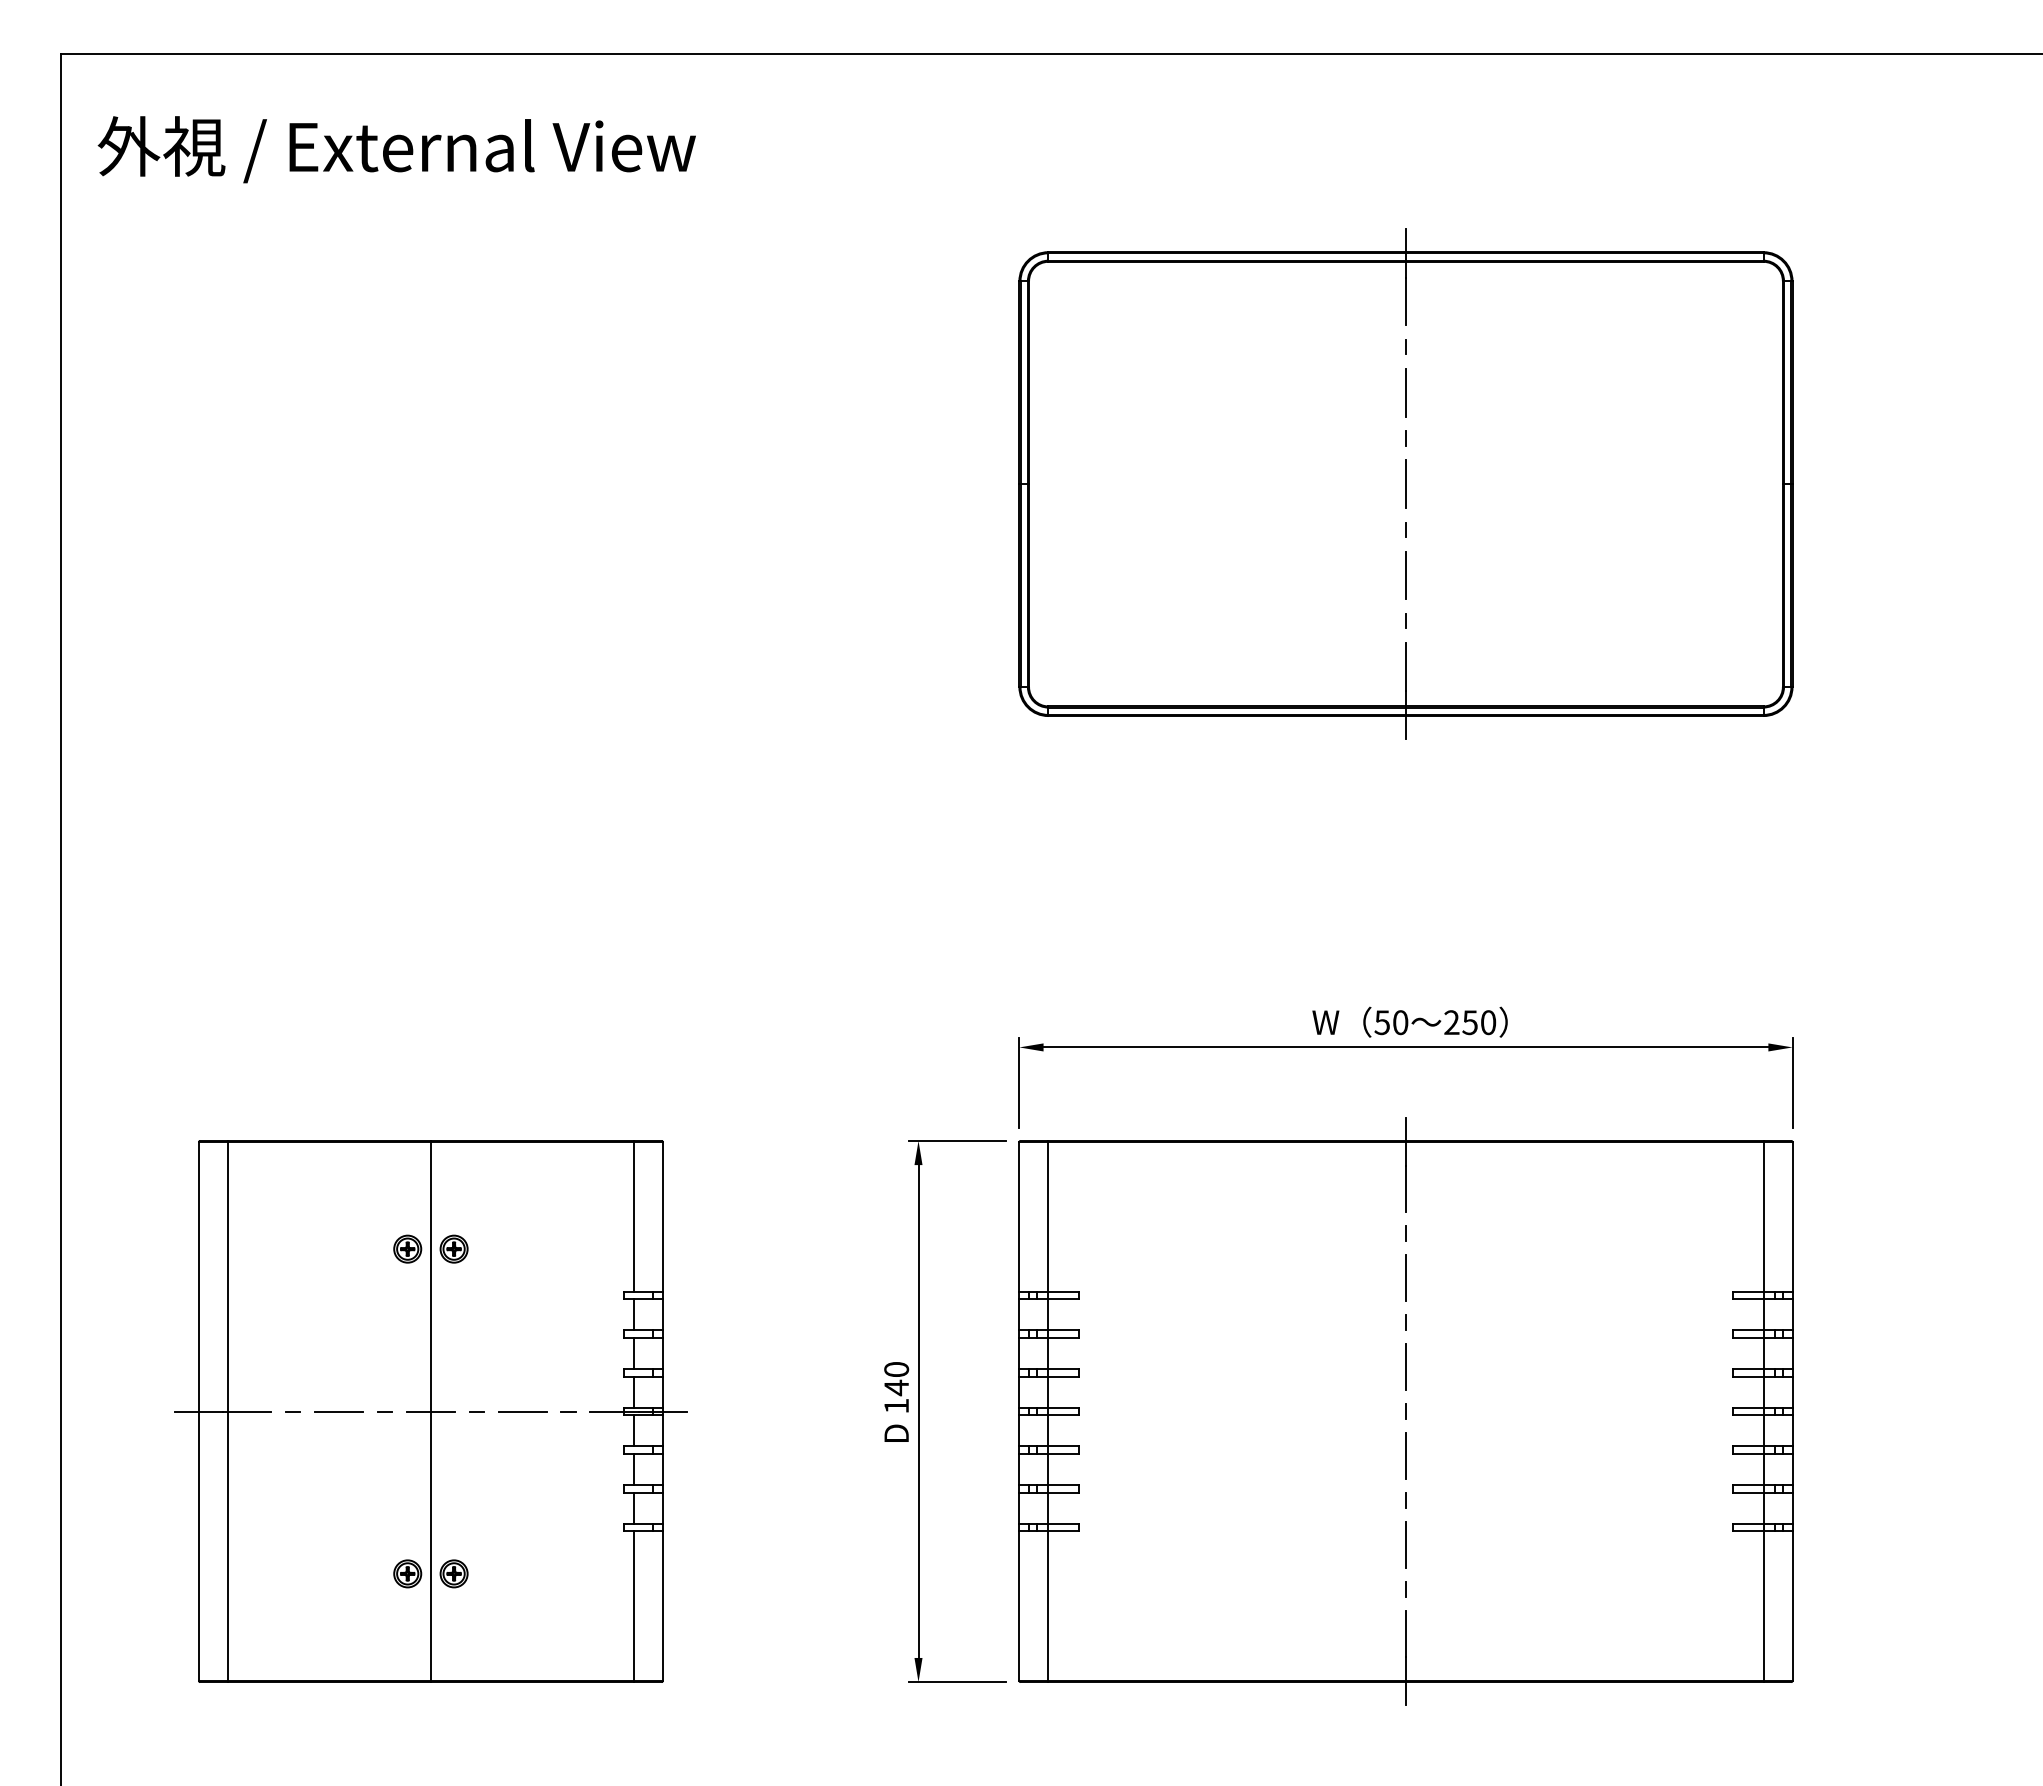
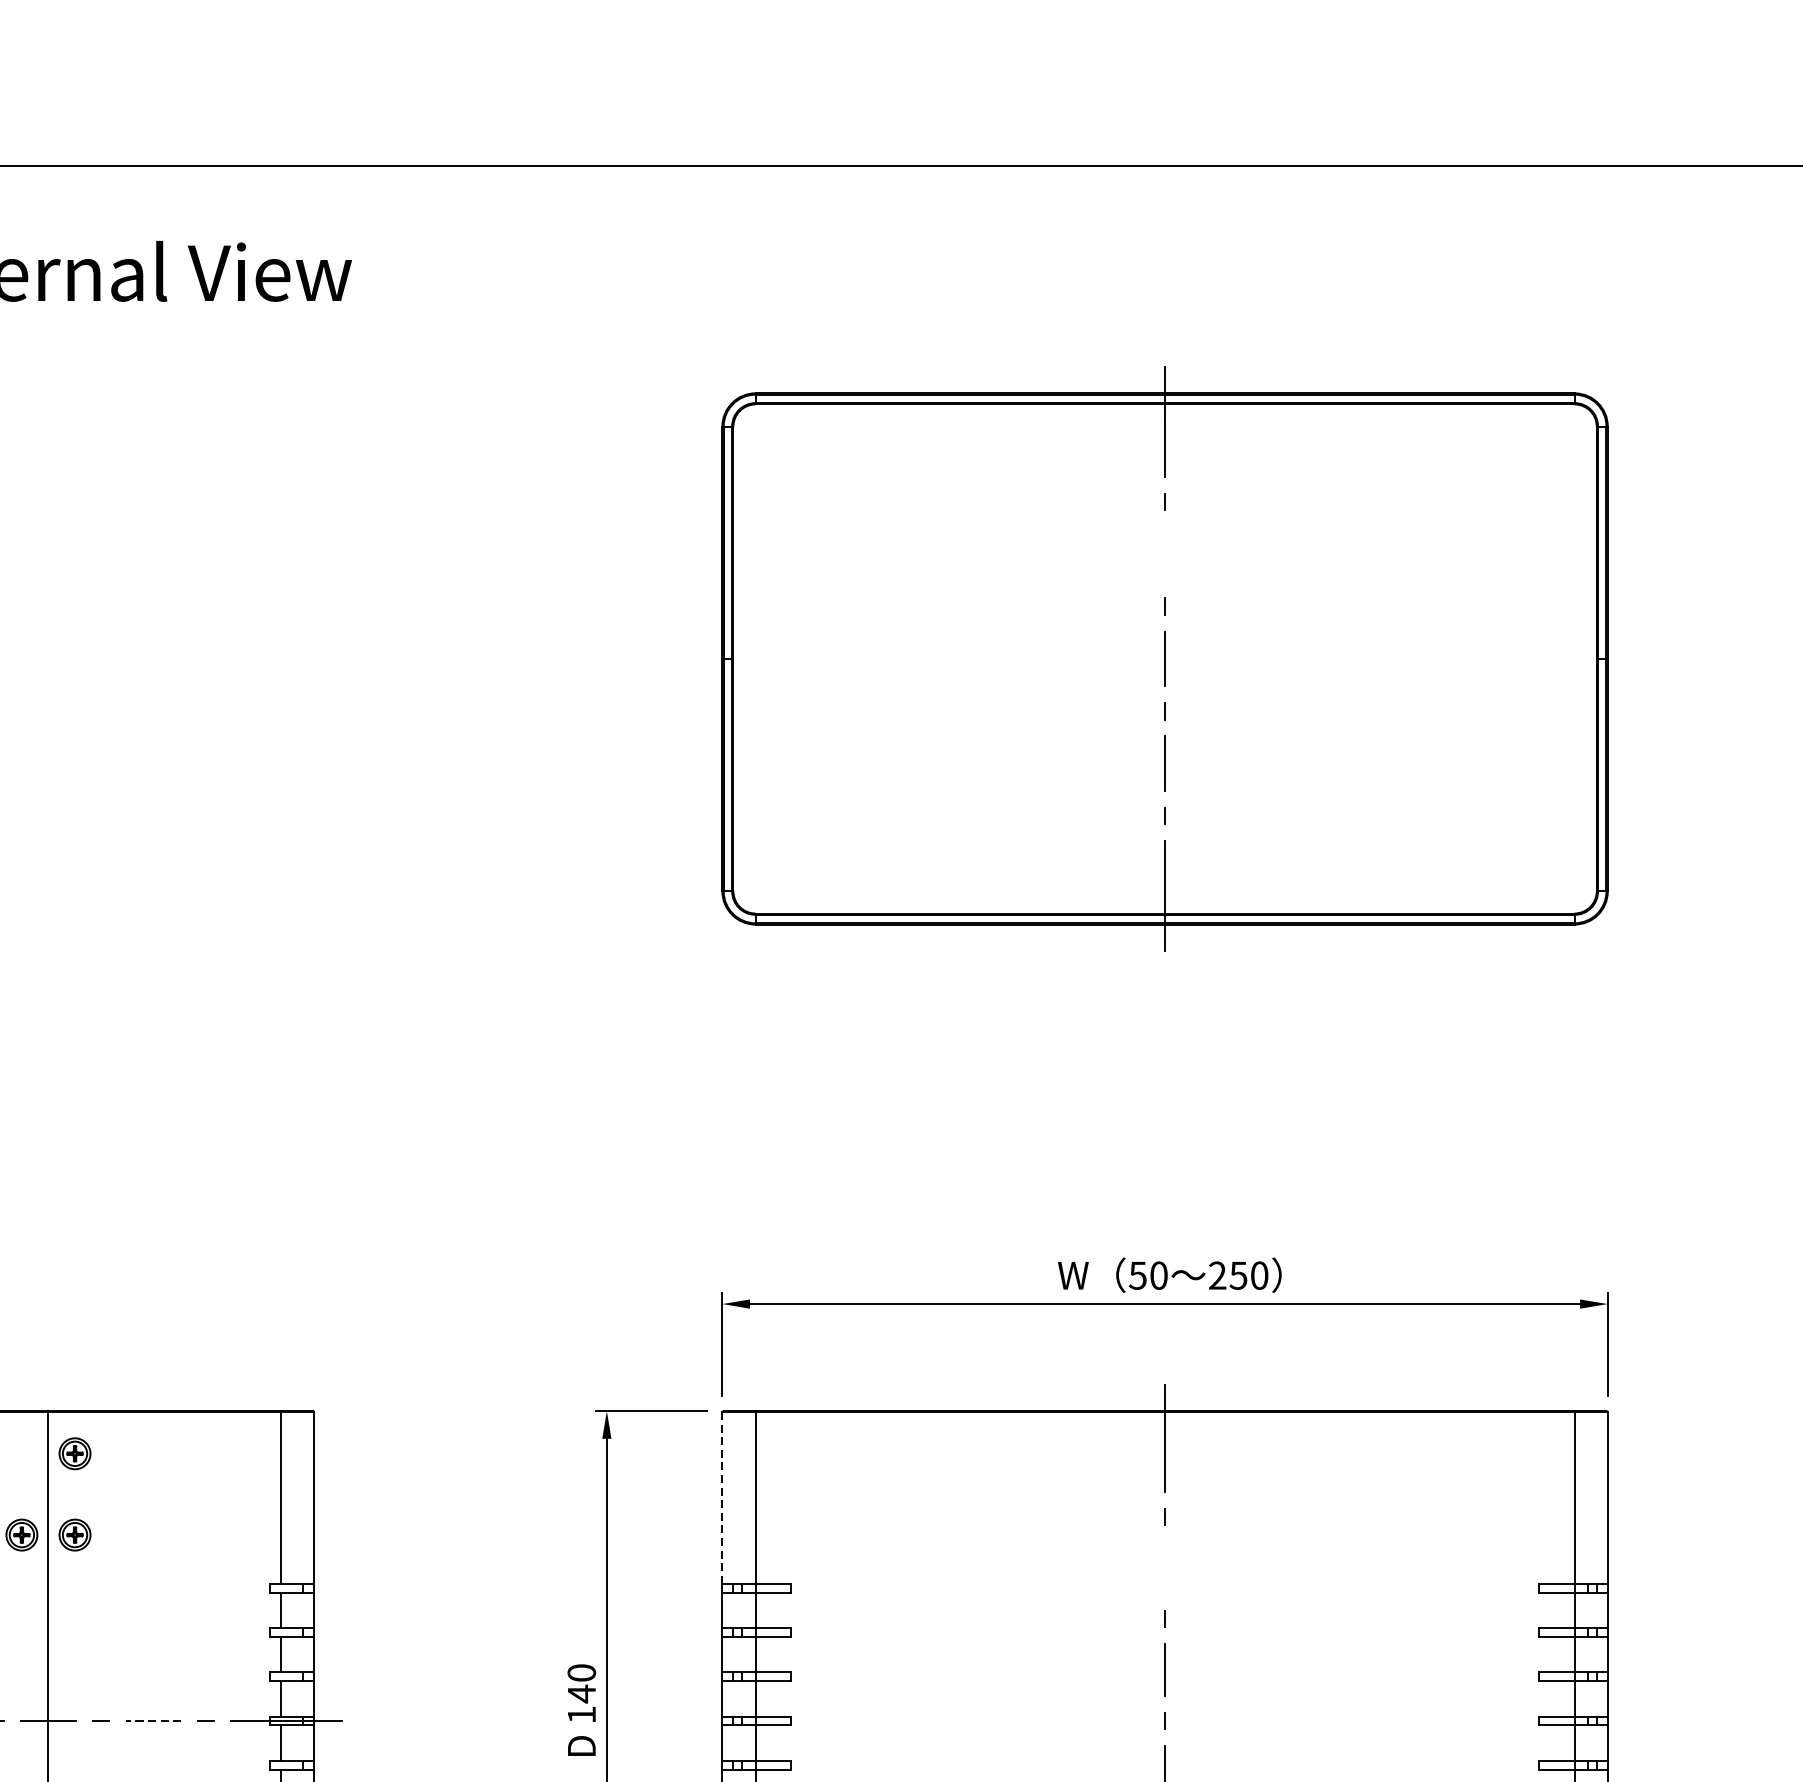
line: (1405, 392) -> (1164, 554), removed
part: (453, 1177) -> (74, 1453), added
line: (1019, 1216) -> (722, 1497), solid -> dashed
line: (1405, 1277) -> (1164, 1567), removed
line: (522, 1411) -> (153, 1721), solid -> dashed

